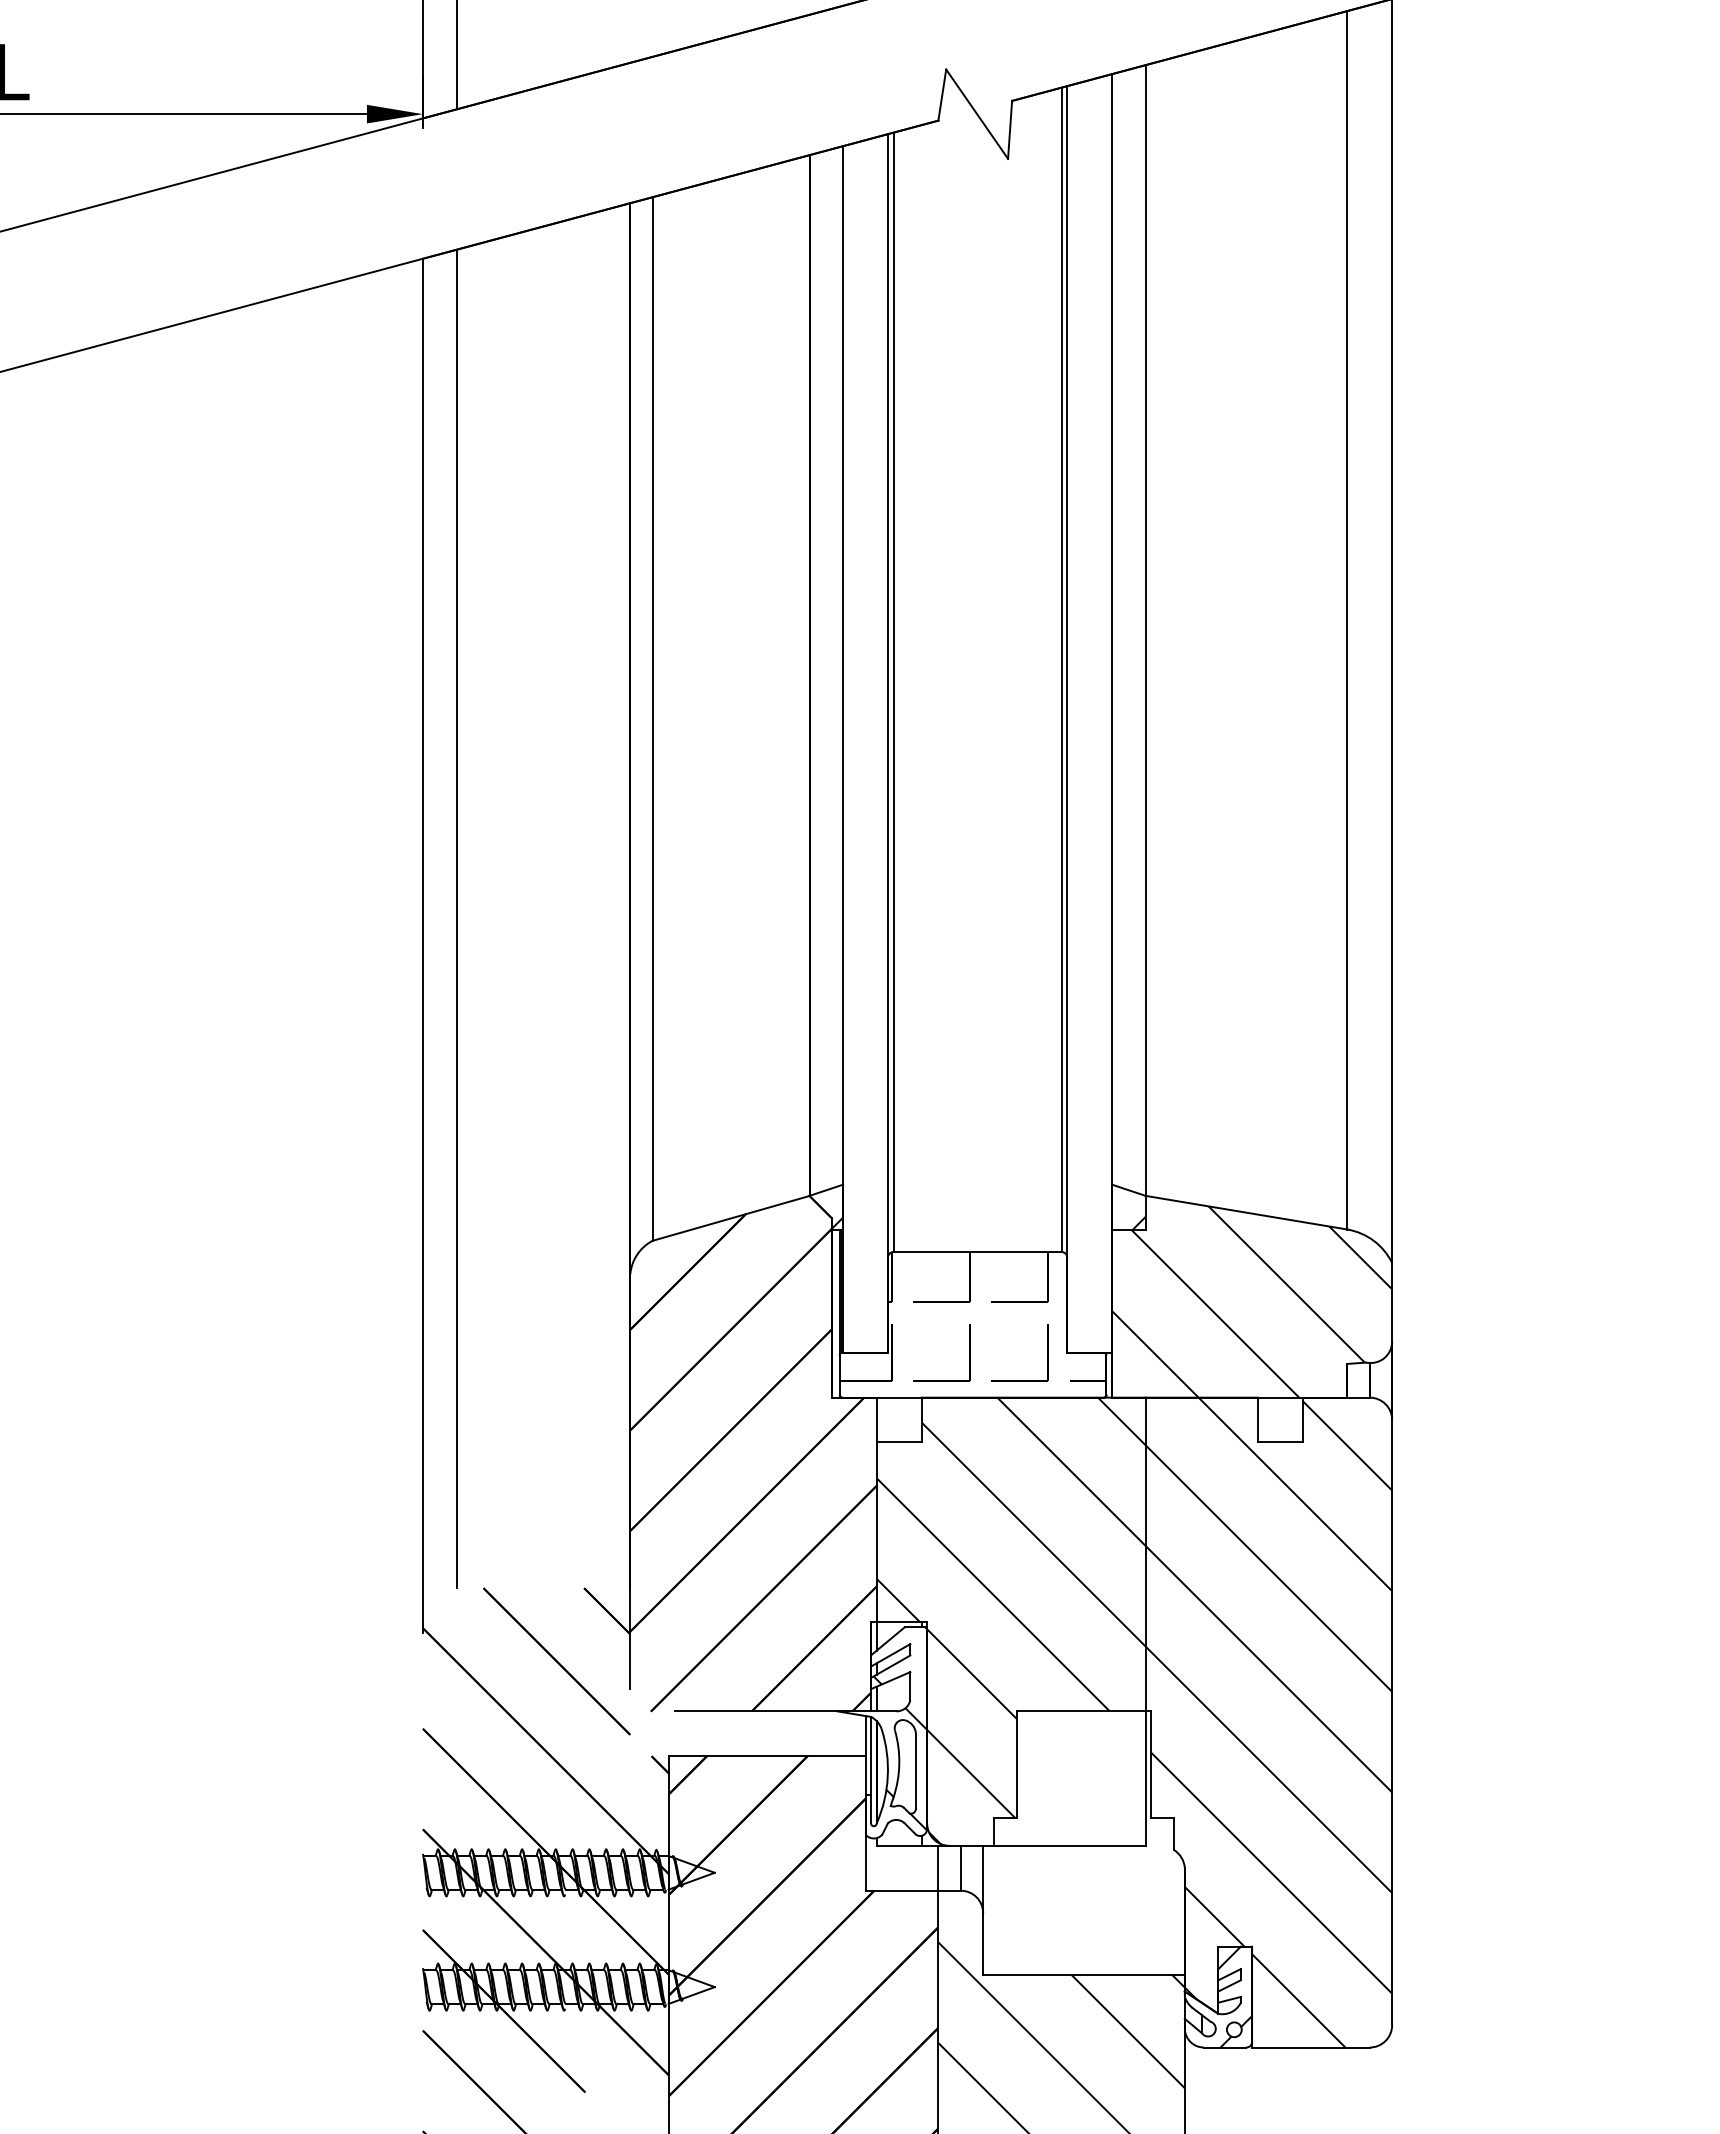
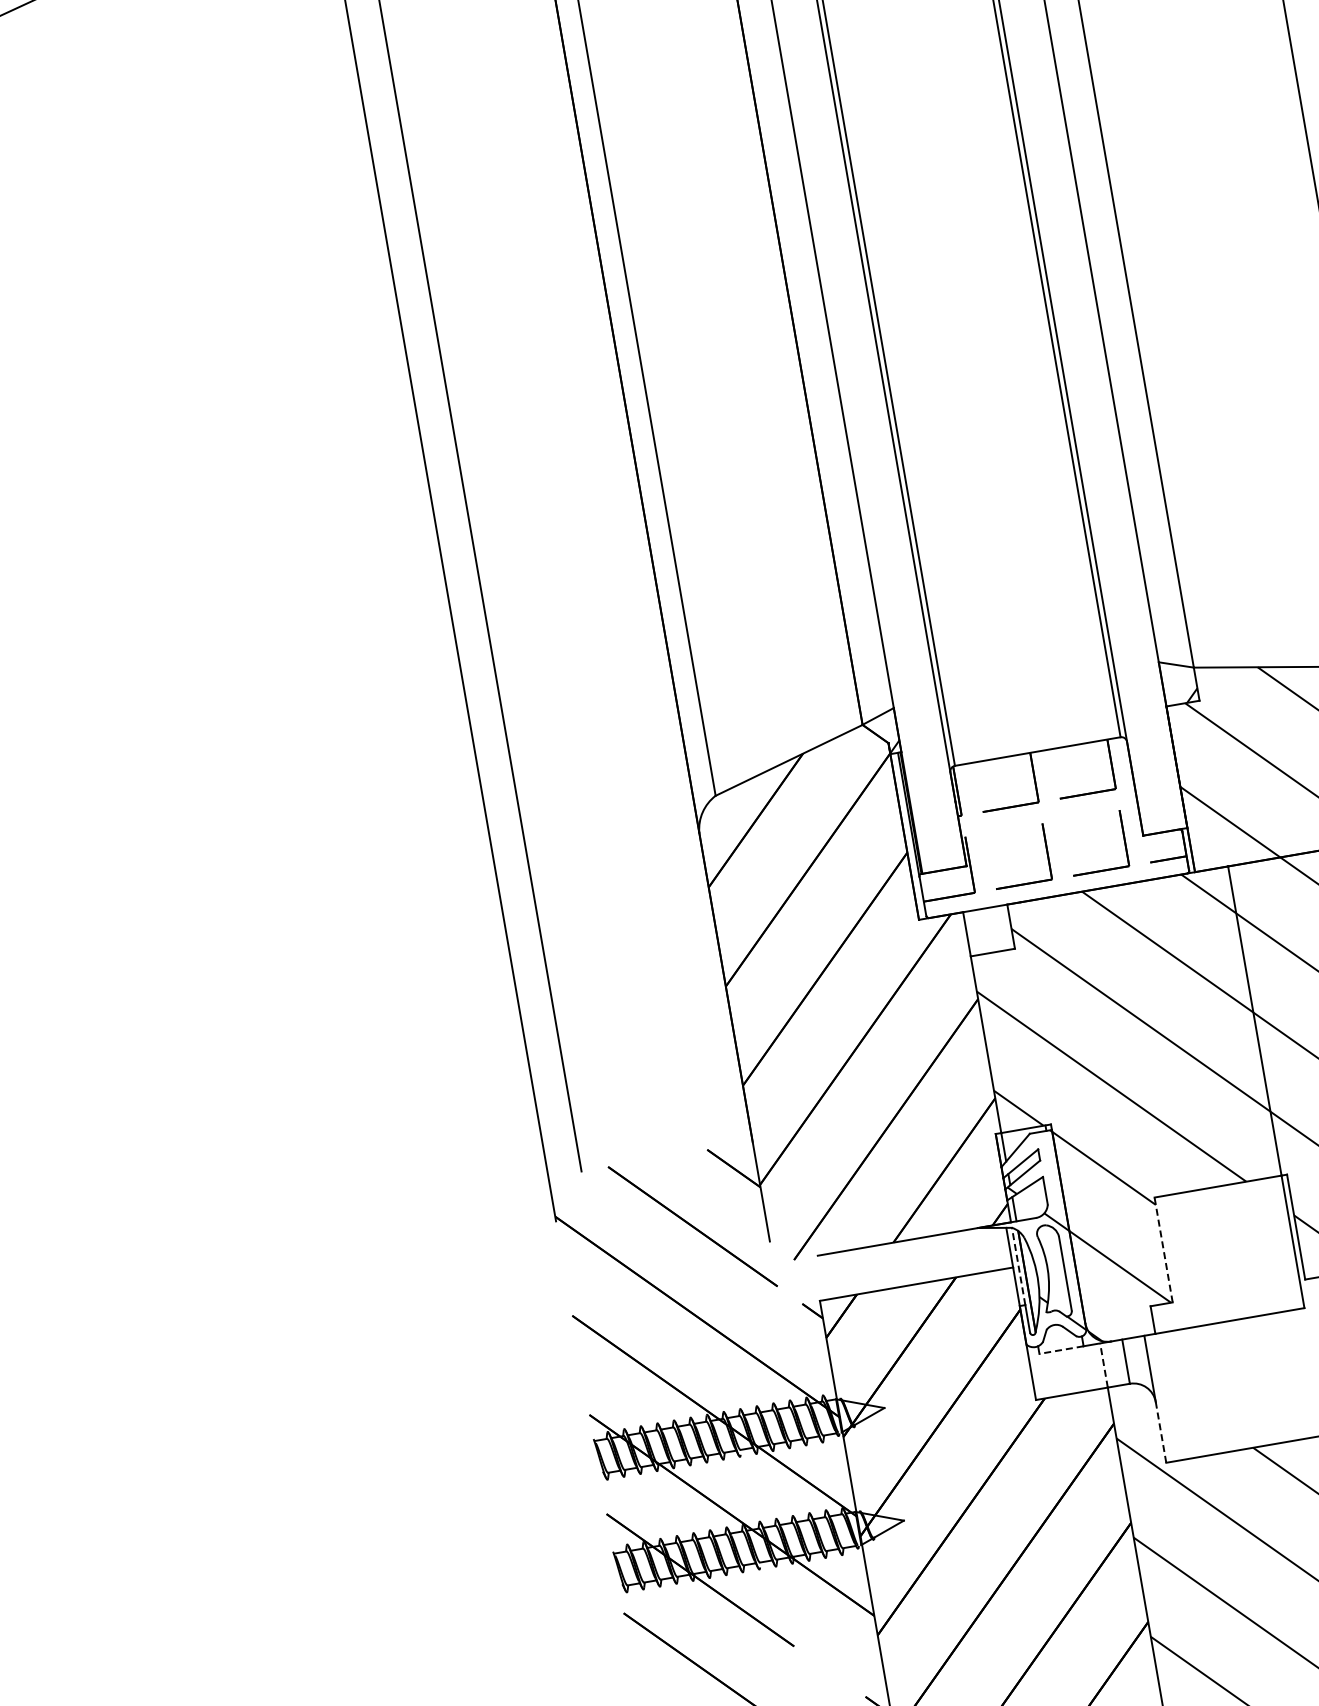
line: (871, 1755) -> (1018, 1265), solid -> dashed
line: (1016, 1764) -> (1163, 1249), solid -> dashed
line: (898, 1845) -> (1060, 1349), solid -> dashed
line: (938, 1867) -> (1104, 1364), solid -> dashed
line: (983, 1943) -> (1161, 1431), solid -> dashed

